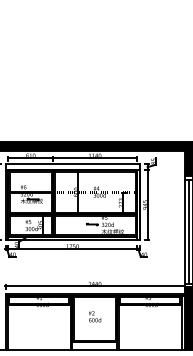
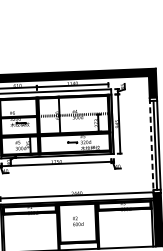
line: (184, 231) -> (151, 145), solid -> dashed

